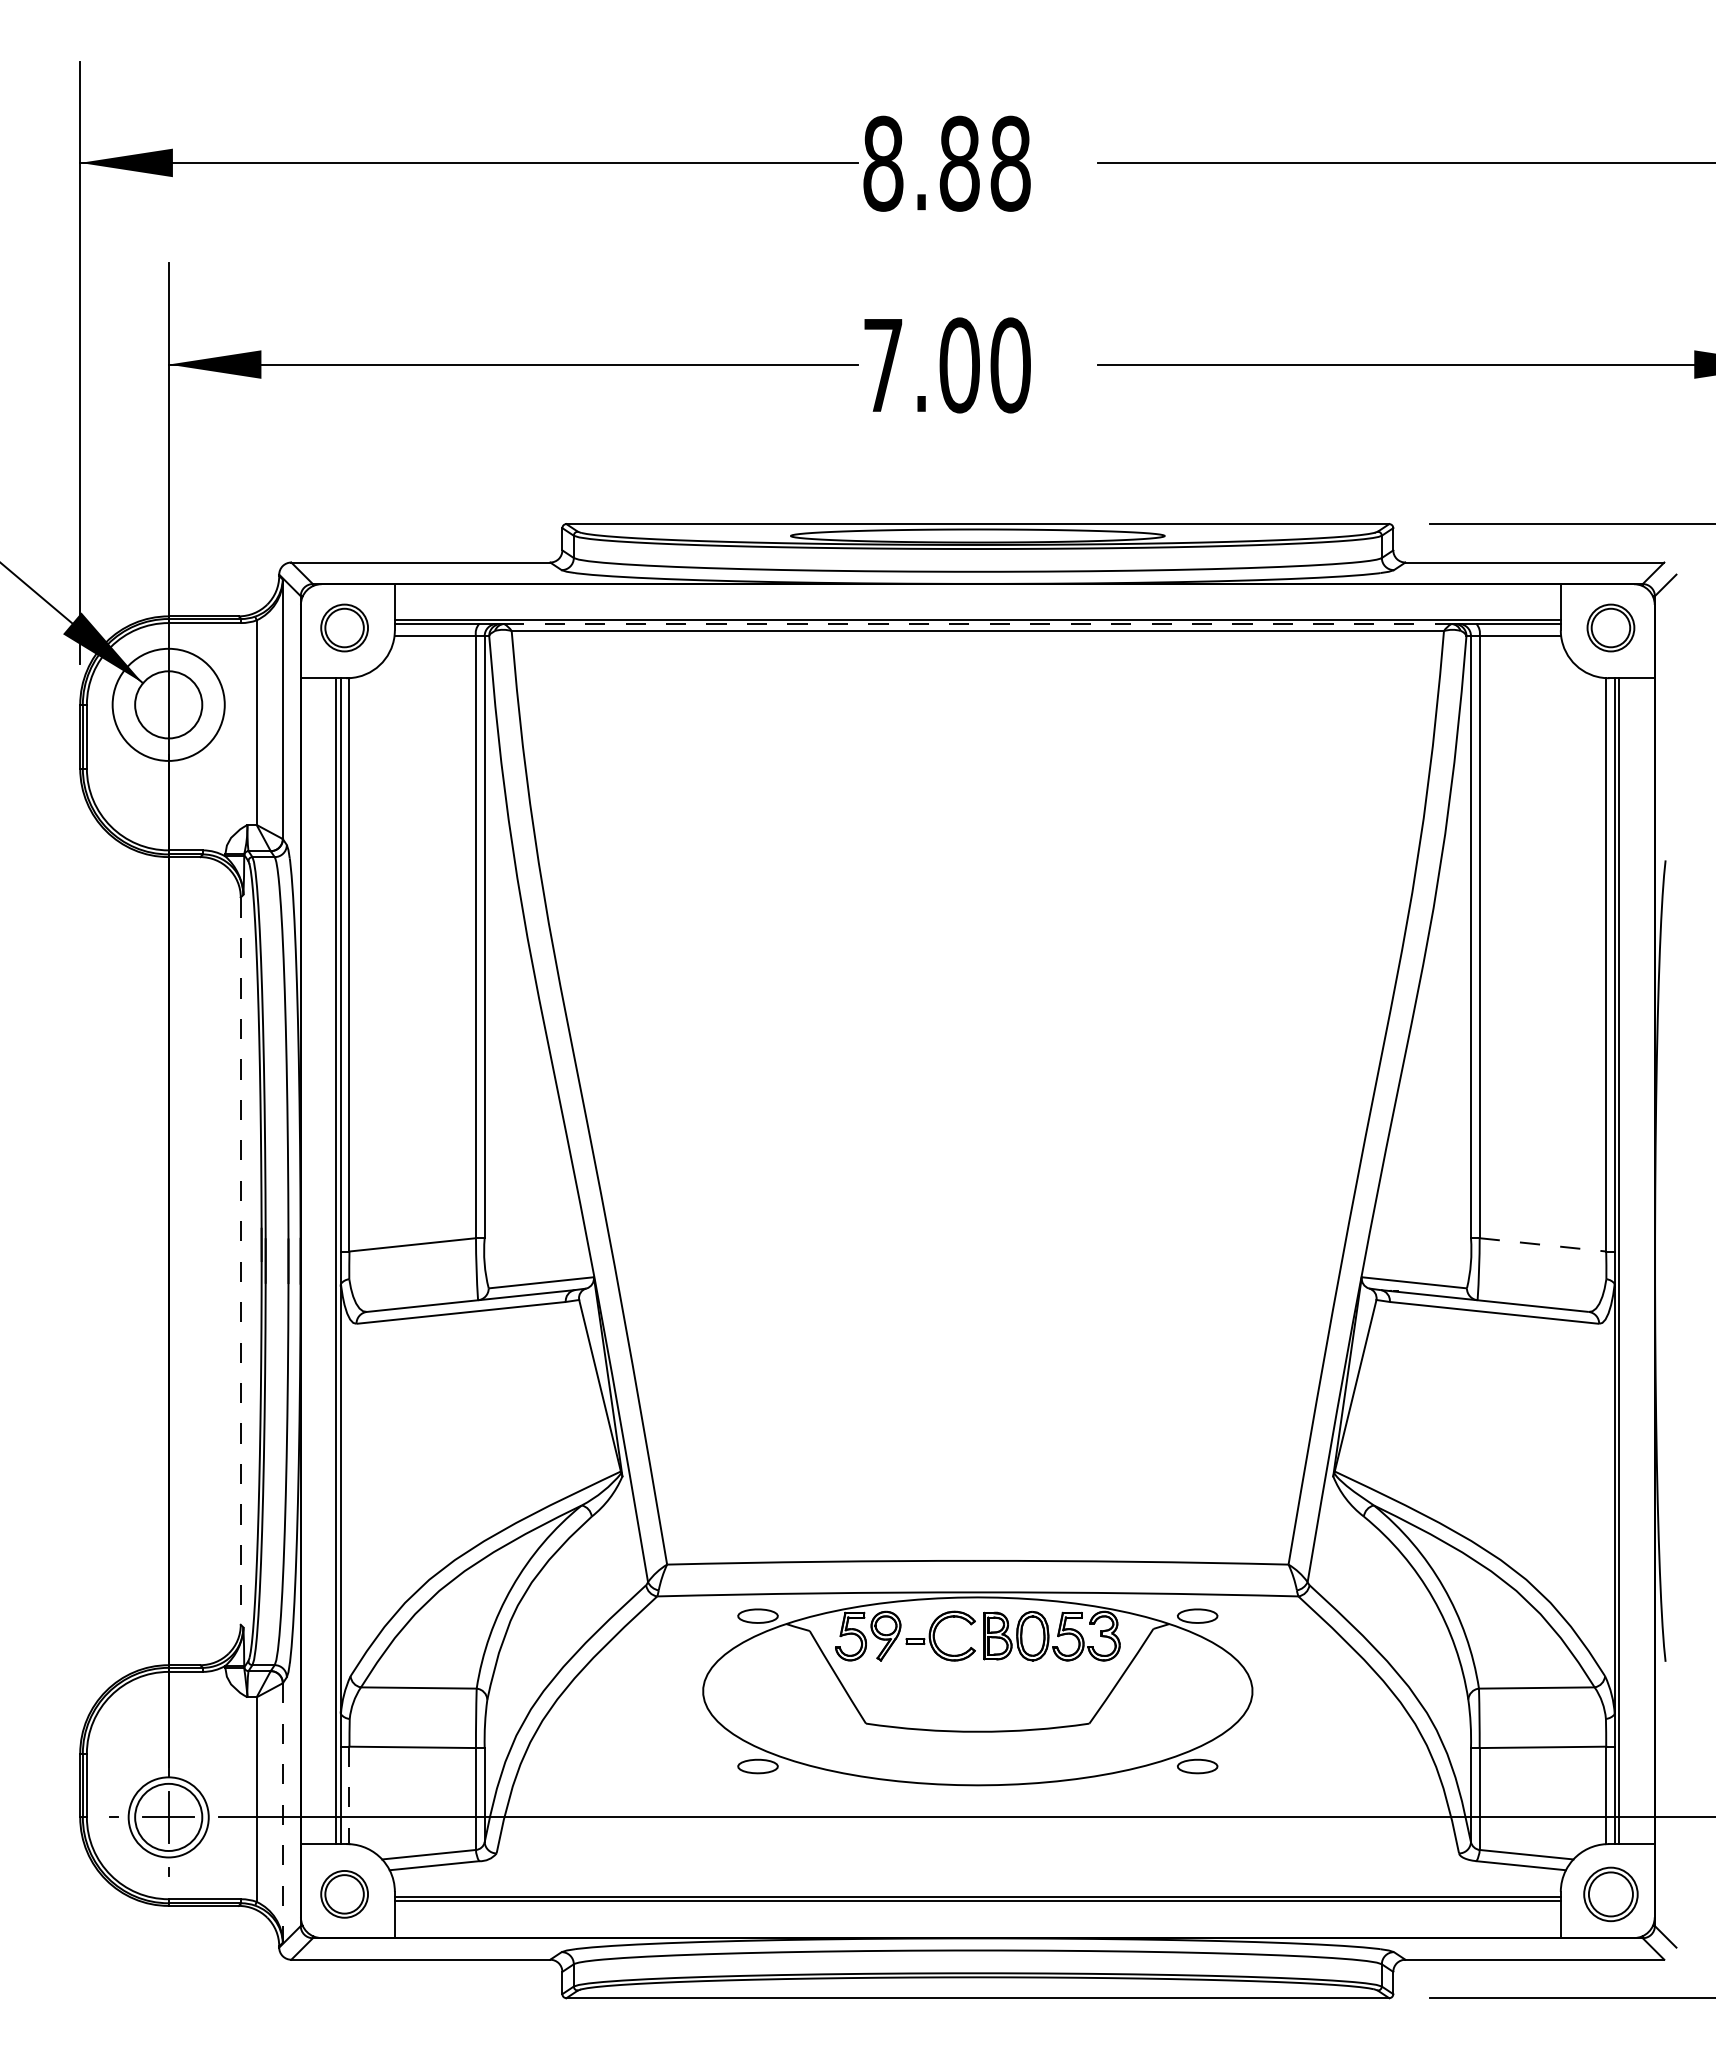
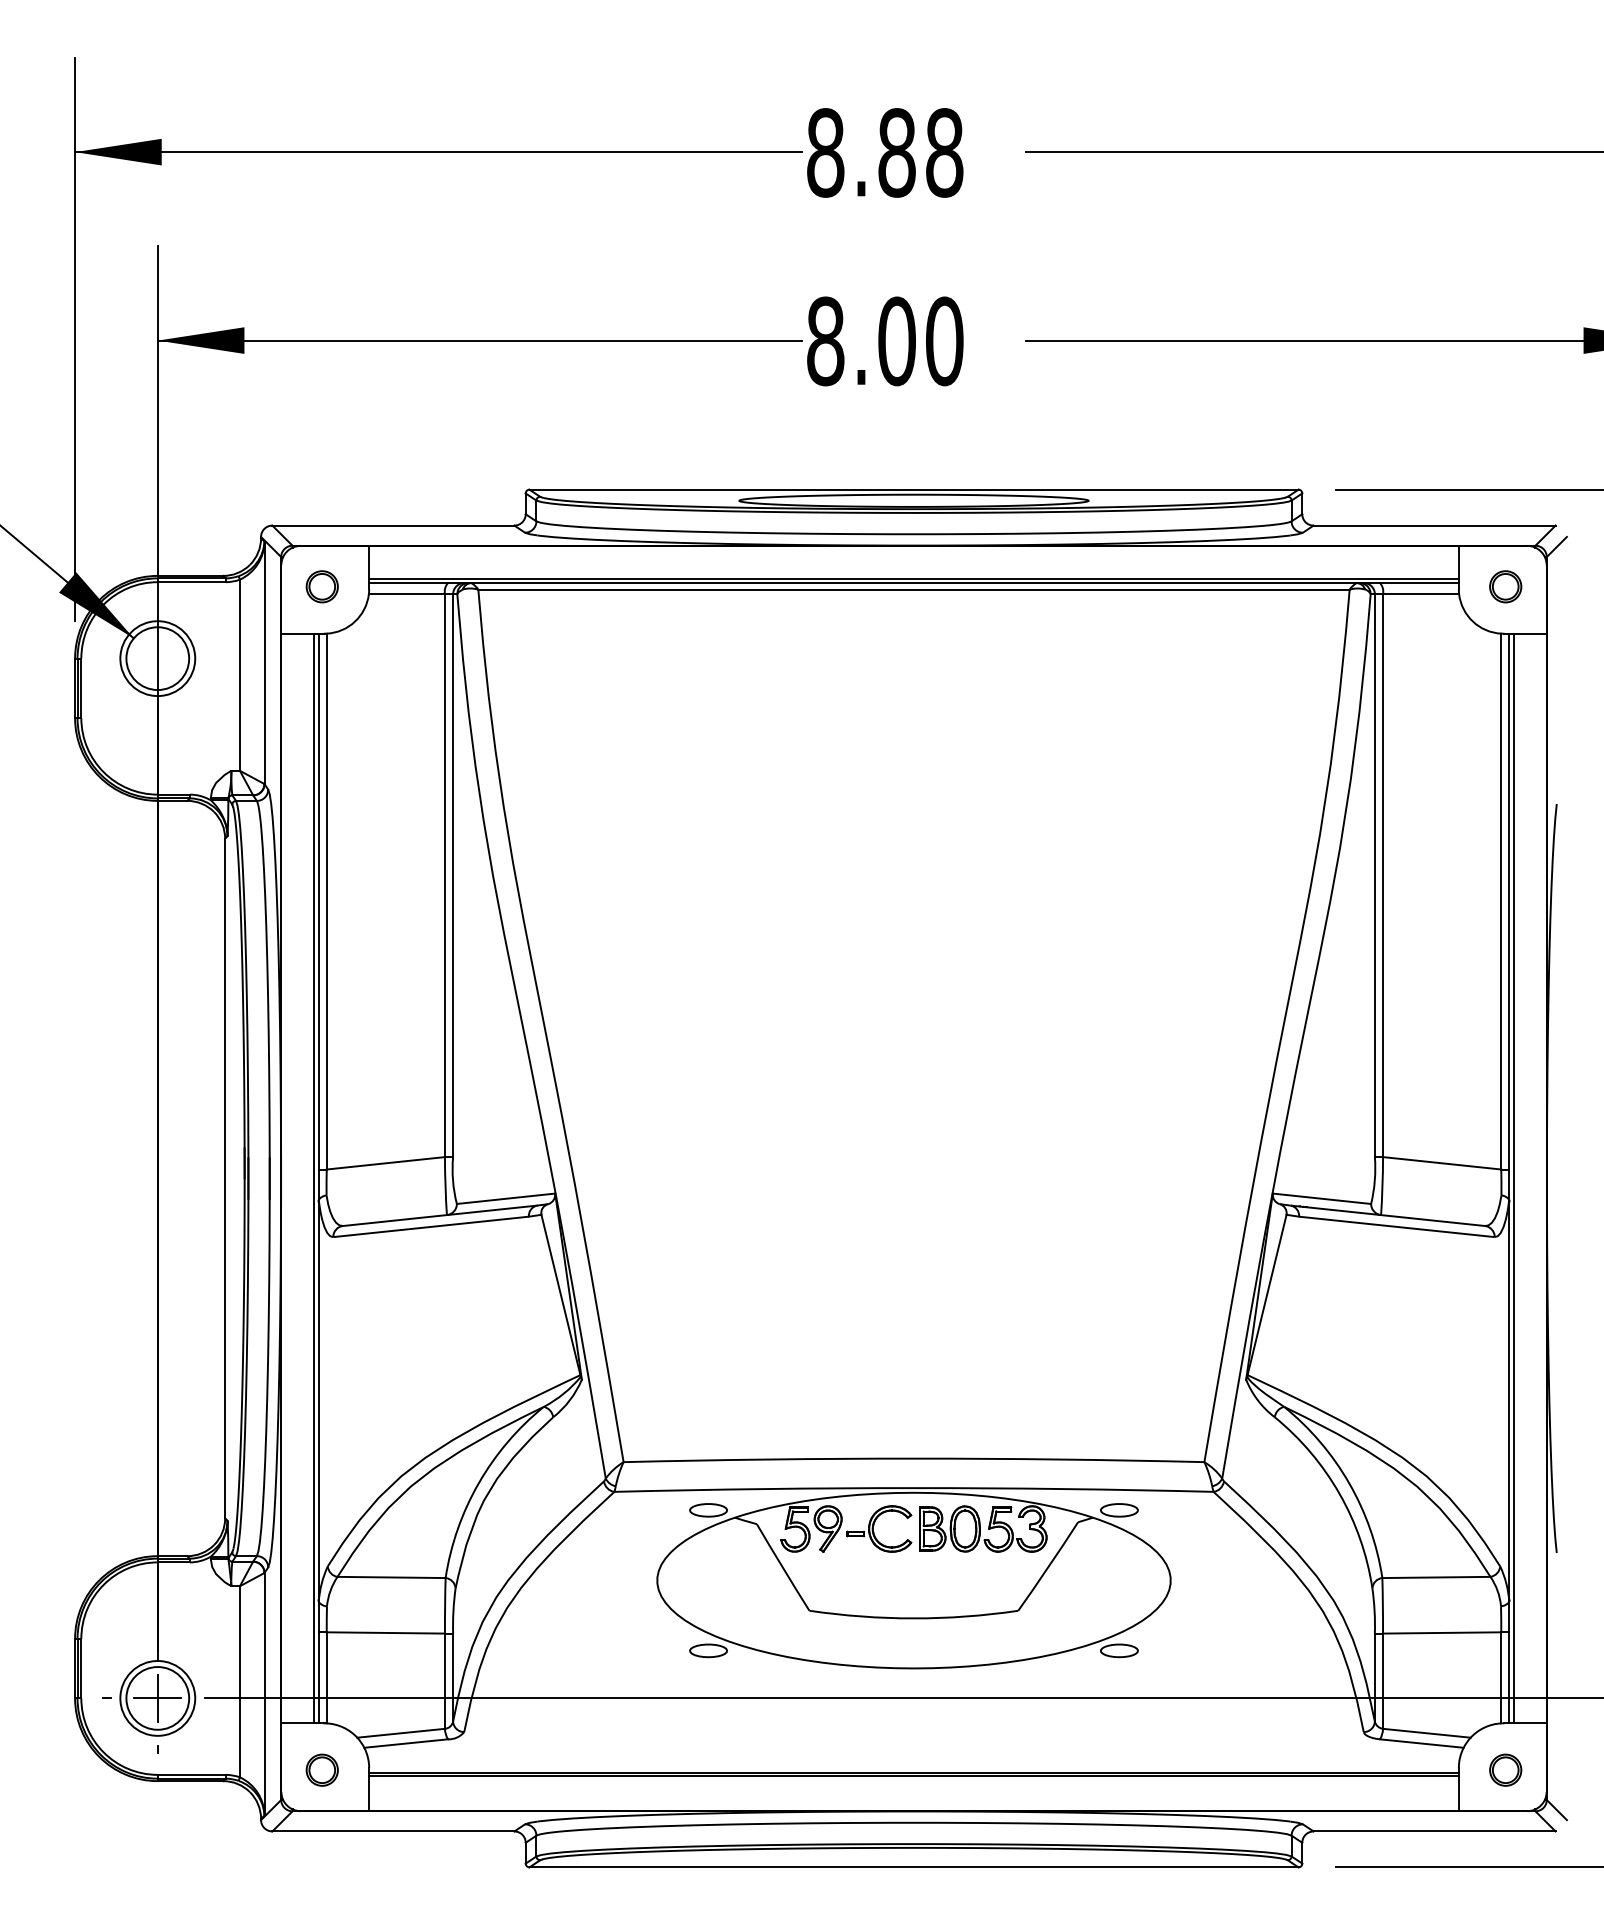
text: (883, 365) -> (825, 341), 7.00 -> 8.00
line: (977, 624) -> (913, 583), dashed -> solid
part: (344, 627) -> (322, 586), size x0.71
part: (1610, 627) -> (1505, 586), size x0.71
circle: (168, 704) -> (157, 658), size x0.71
line: (1542, 1244) -> (1441, 1162), dashed -> solid
line: (240, 1261) -> (224, 1178), dashed -> solid
line: (349, 1795) -> (326, 1677), dashed -> solid
line: (282, 1812) -> (264, 1693), dashed -> solid
part: (344, 1893) -> (322, 1769), size x0.71
part: (1610, 1893) -> (1505, 1769), size x0.62

